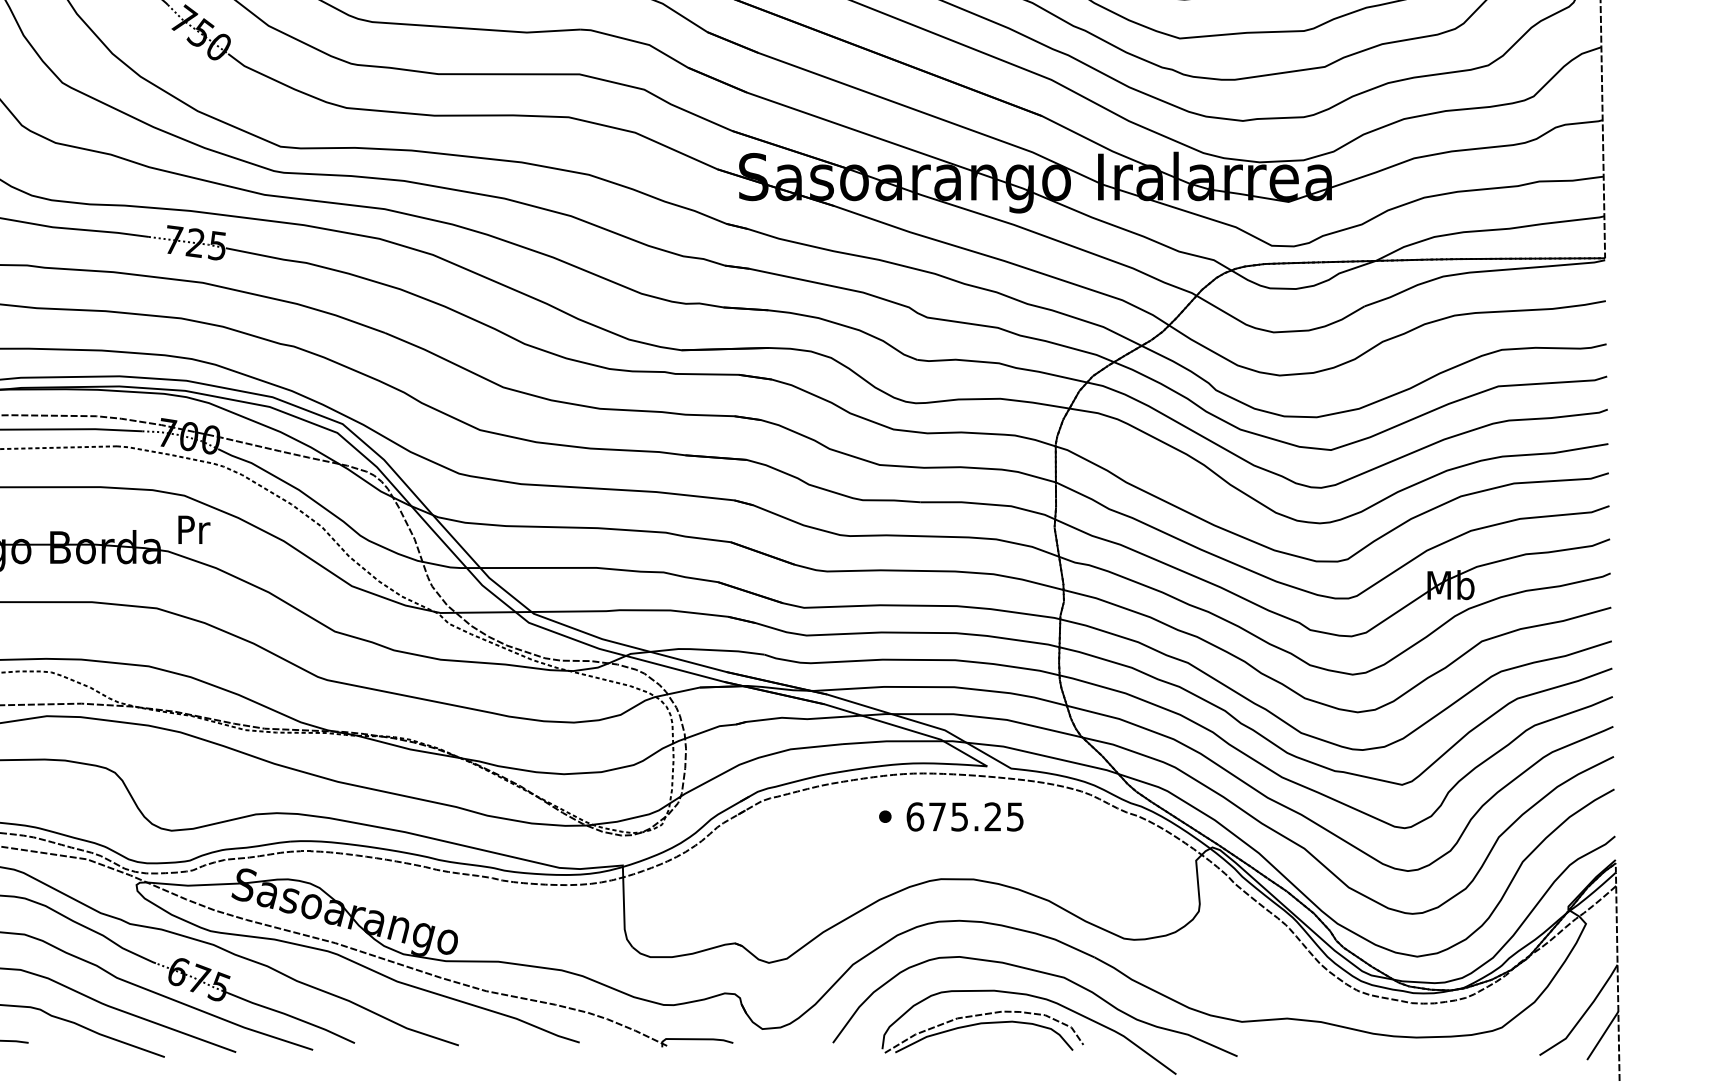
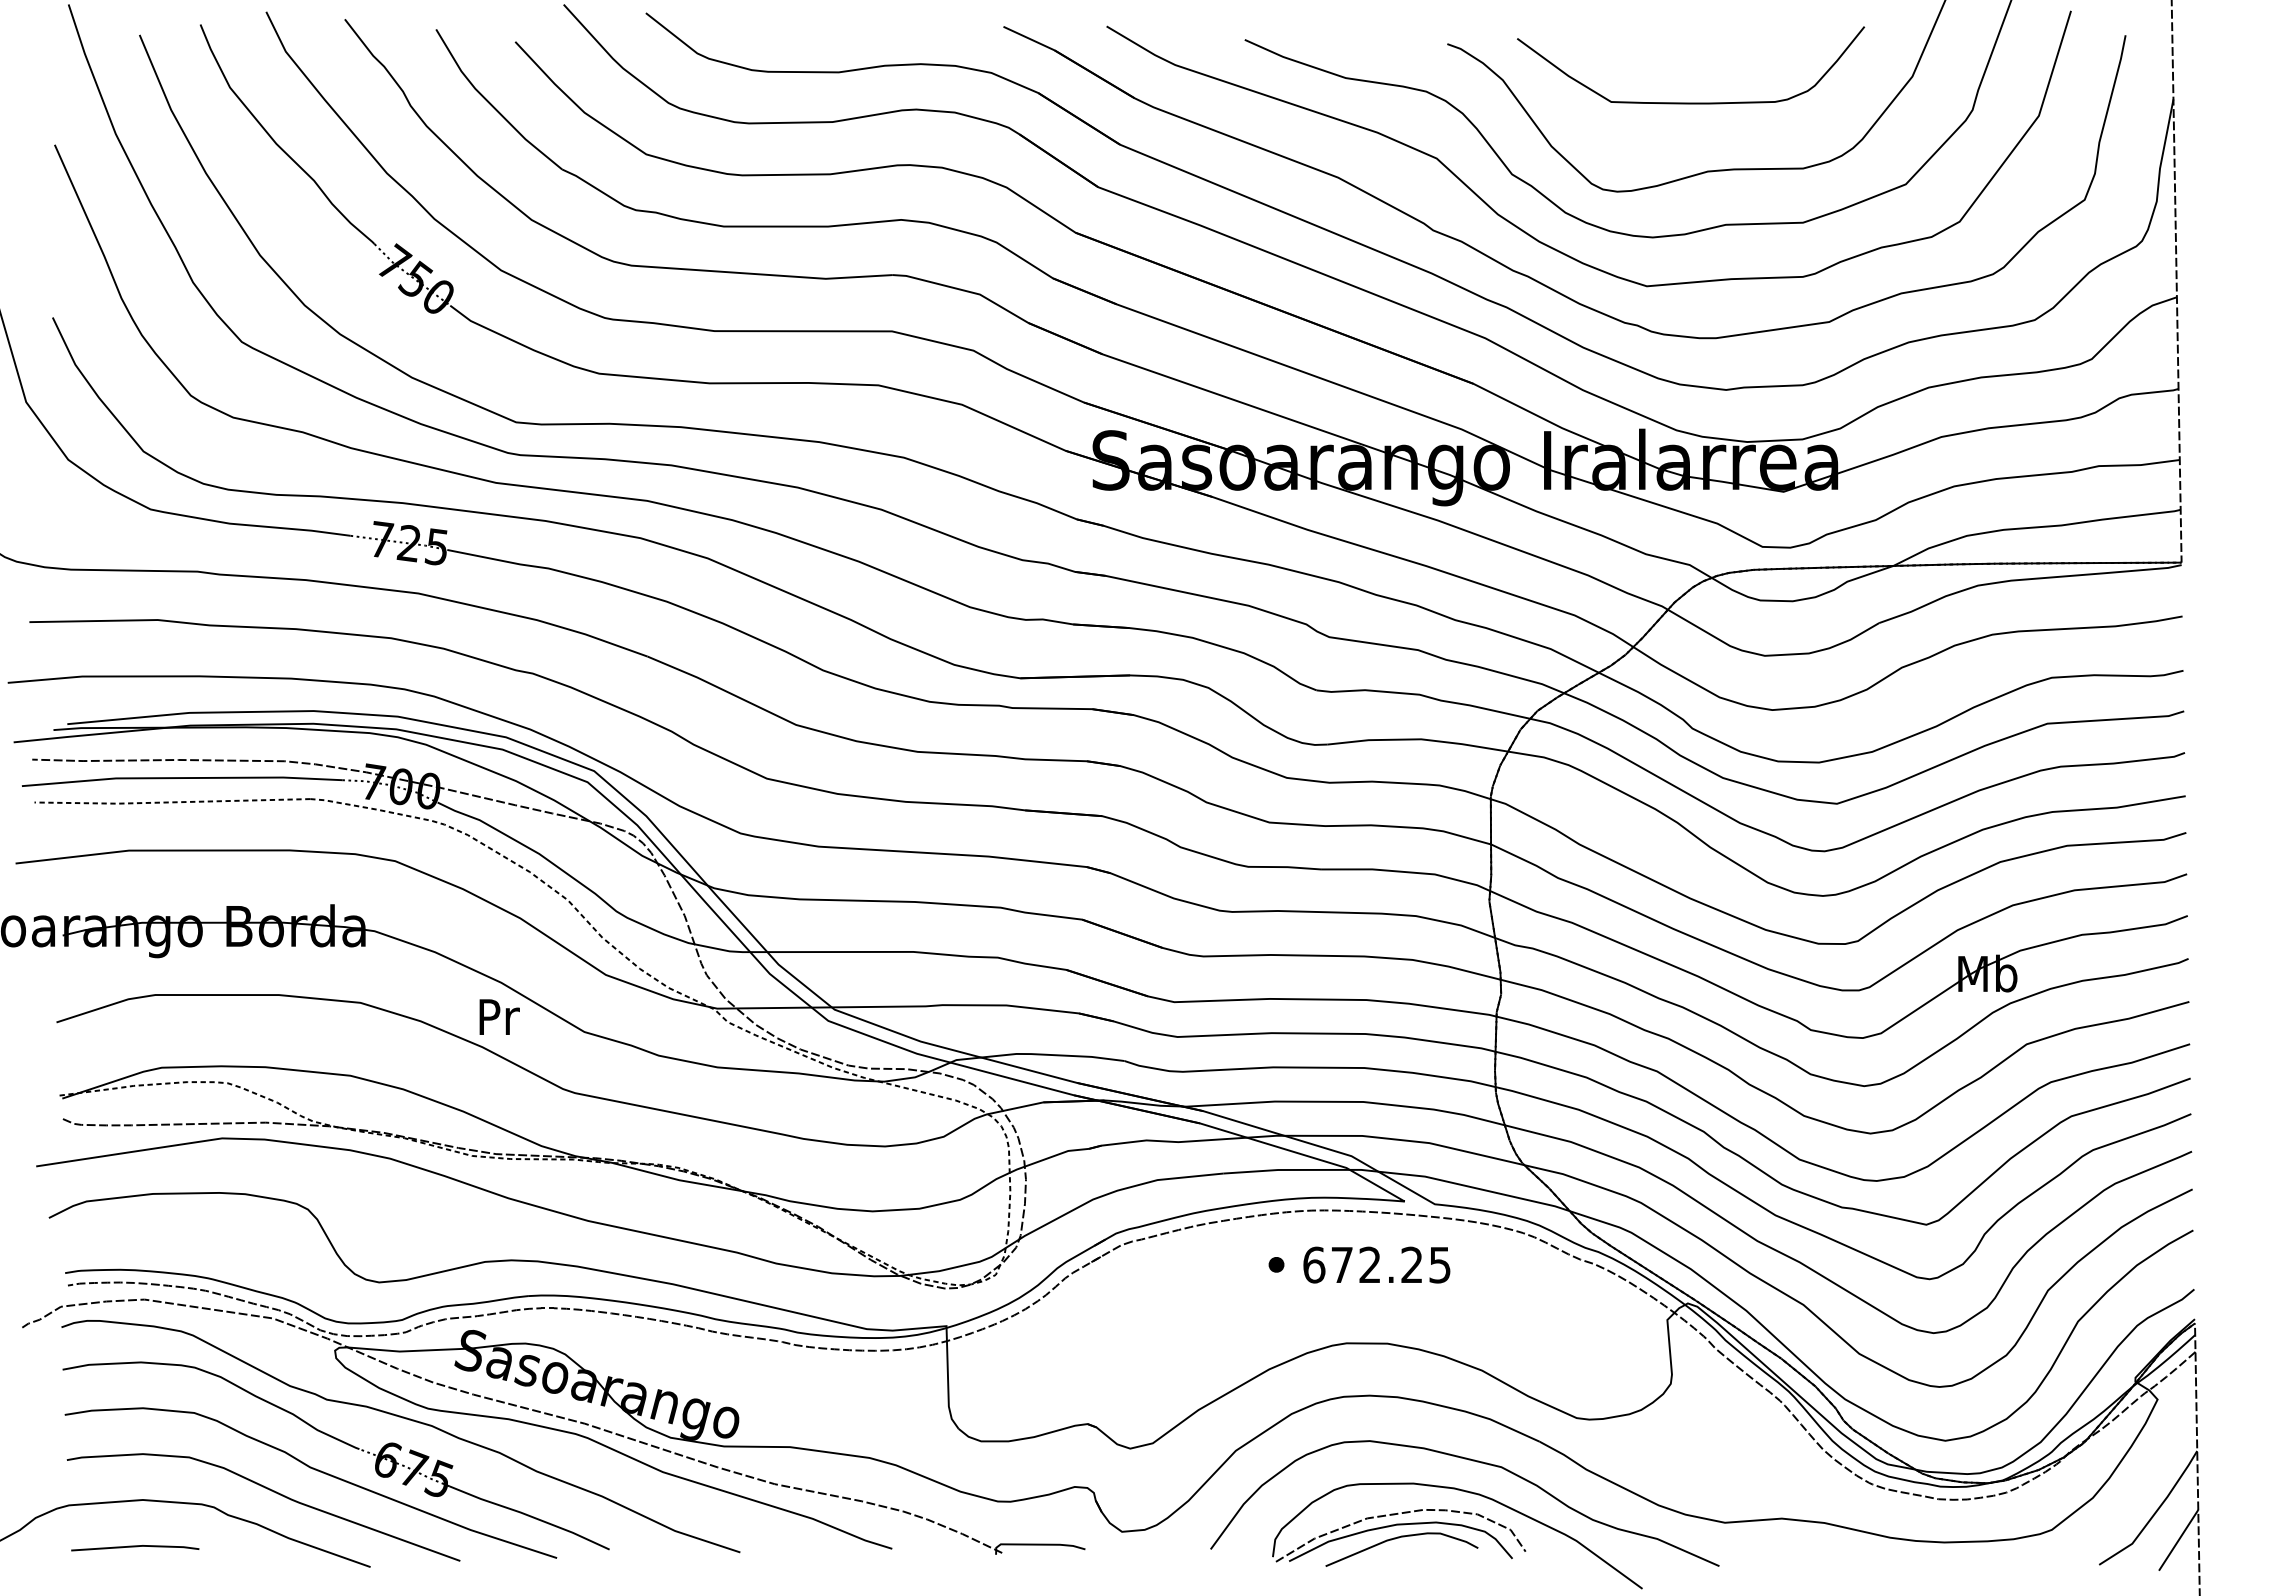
text: (194, 529) -> (499, 1016), moved
text: (959, 816) -> (1369, 1264), 675.25 -> 672.25
curve: (983, 1034) -> (1399, 1538), added

